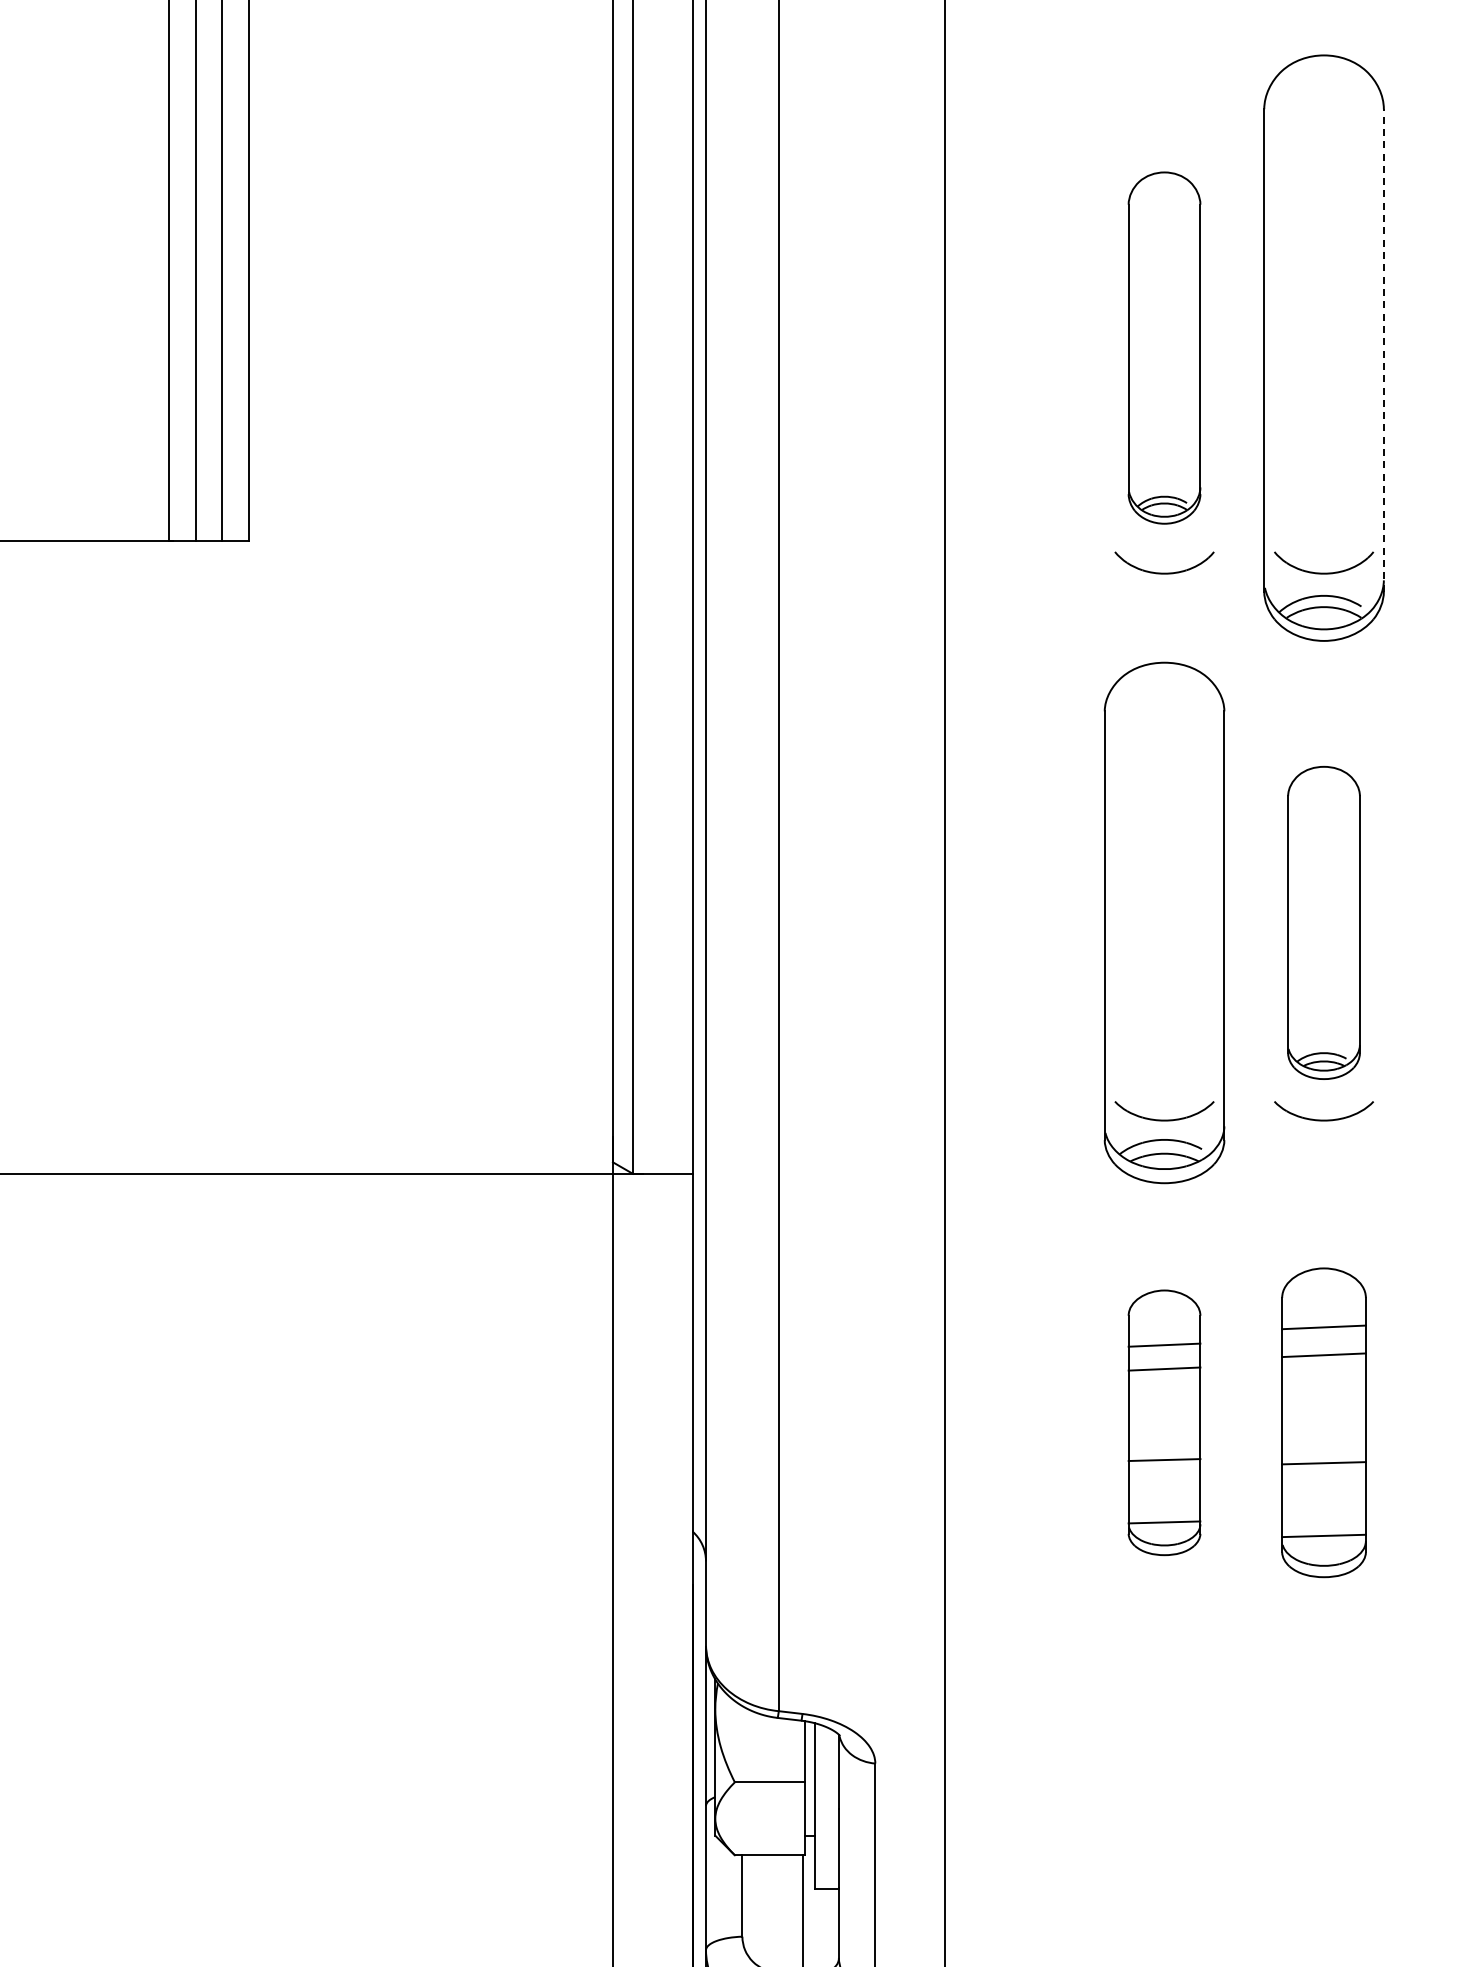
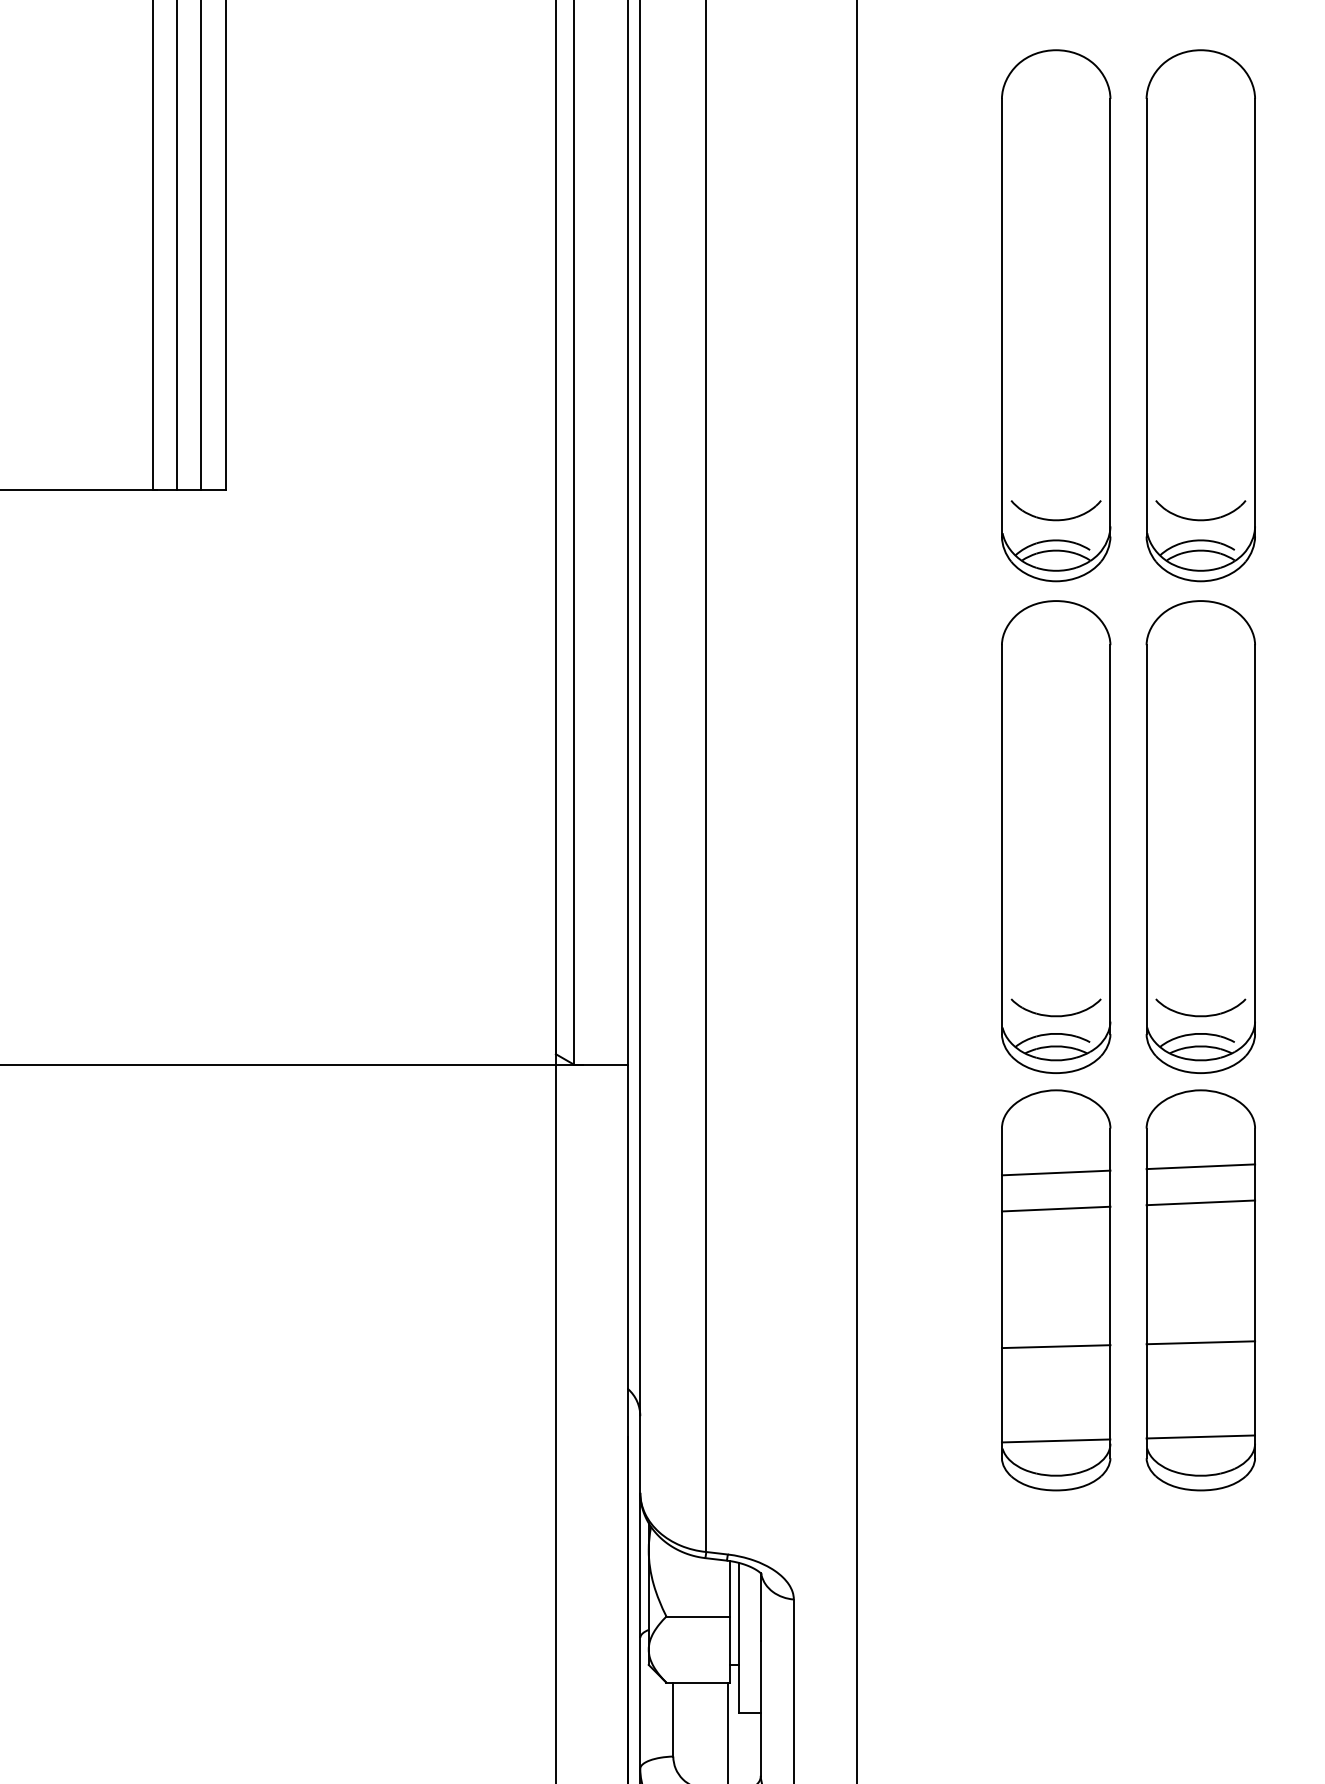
part: (1164, 347) -> (1056, 315), size x1.67
line: (1383, 349) -> (1254, 316), dashed -> solid
part: (1323, 922) -> (1200, 836), size x1.67
part: (1164, 1422) -> (1056, 1290), size x1.67
part: (1323, 1422) -> (1200, 1290), size x1.43

